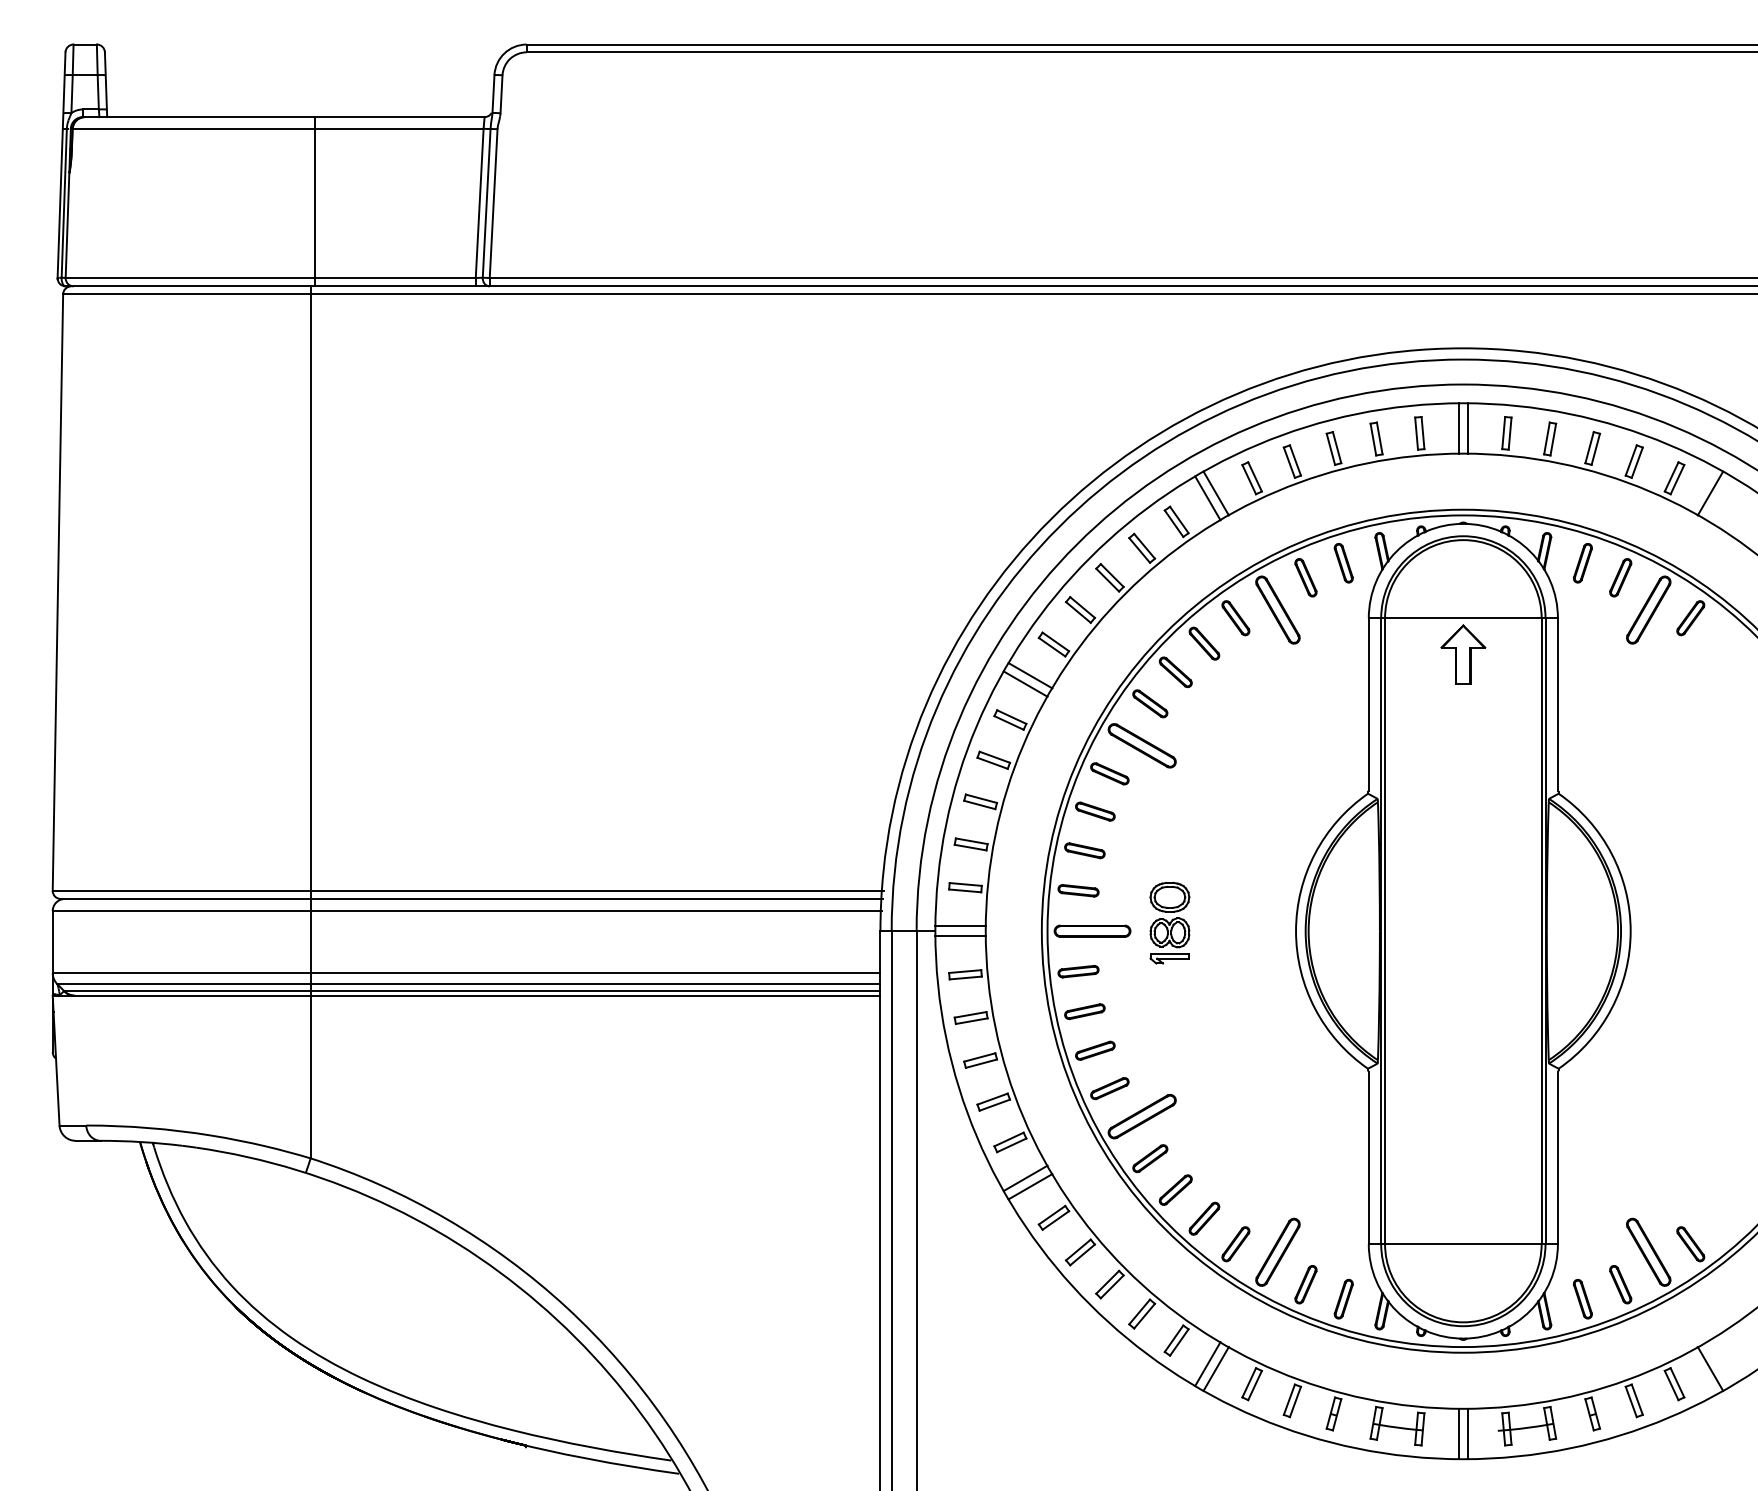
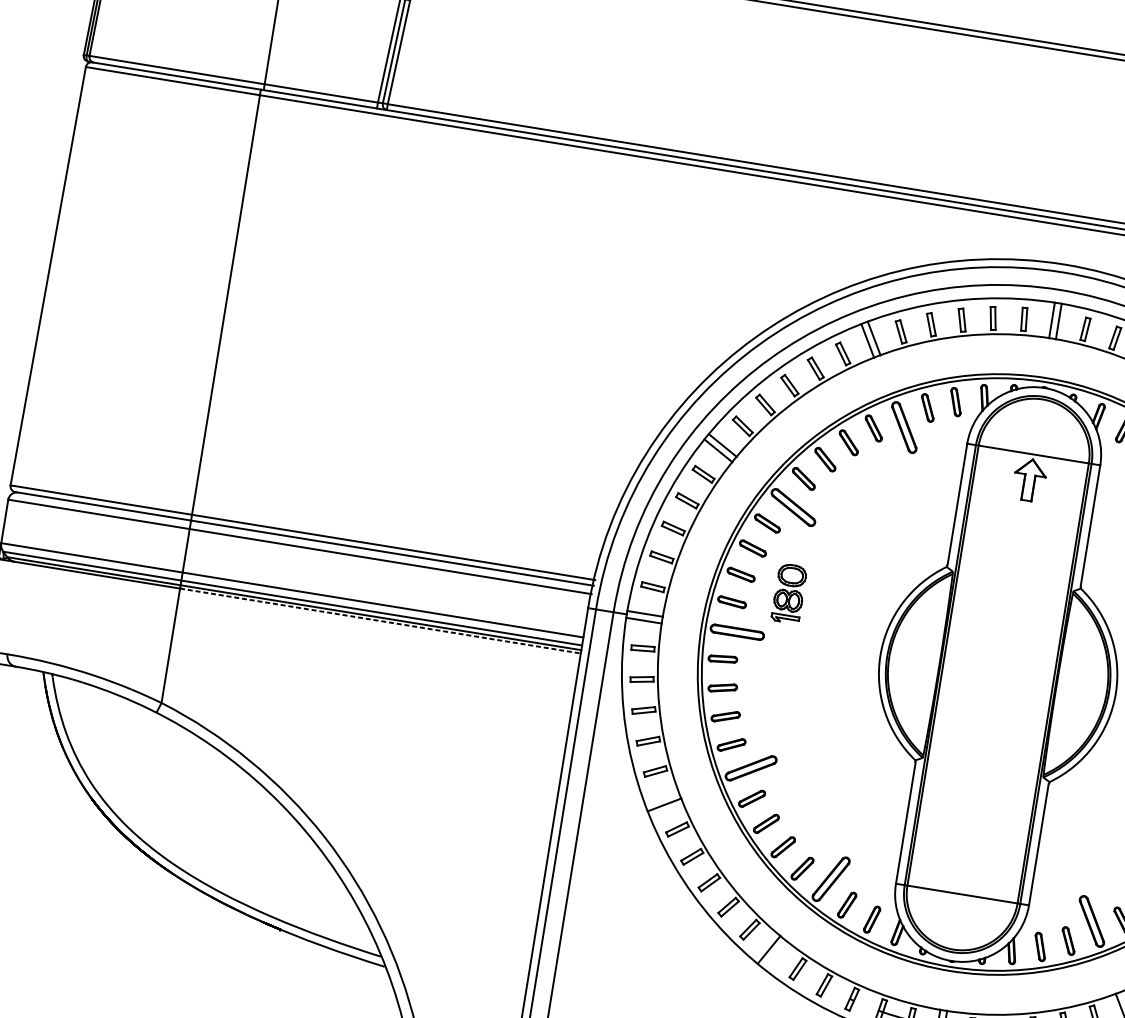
part: (1169, 922) -> (789, 593), moved
line: (595, 995) -> (380, 620), solid -> dashed
line: (1025, 1178) -> (662, 798), removed
line: (1215, 1368) -> (774, 953), removed

